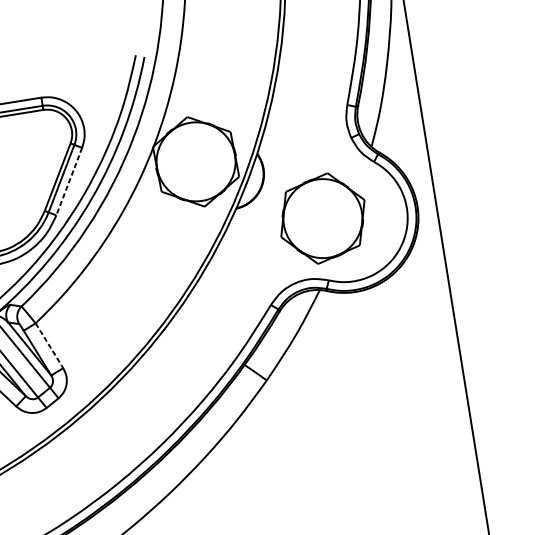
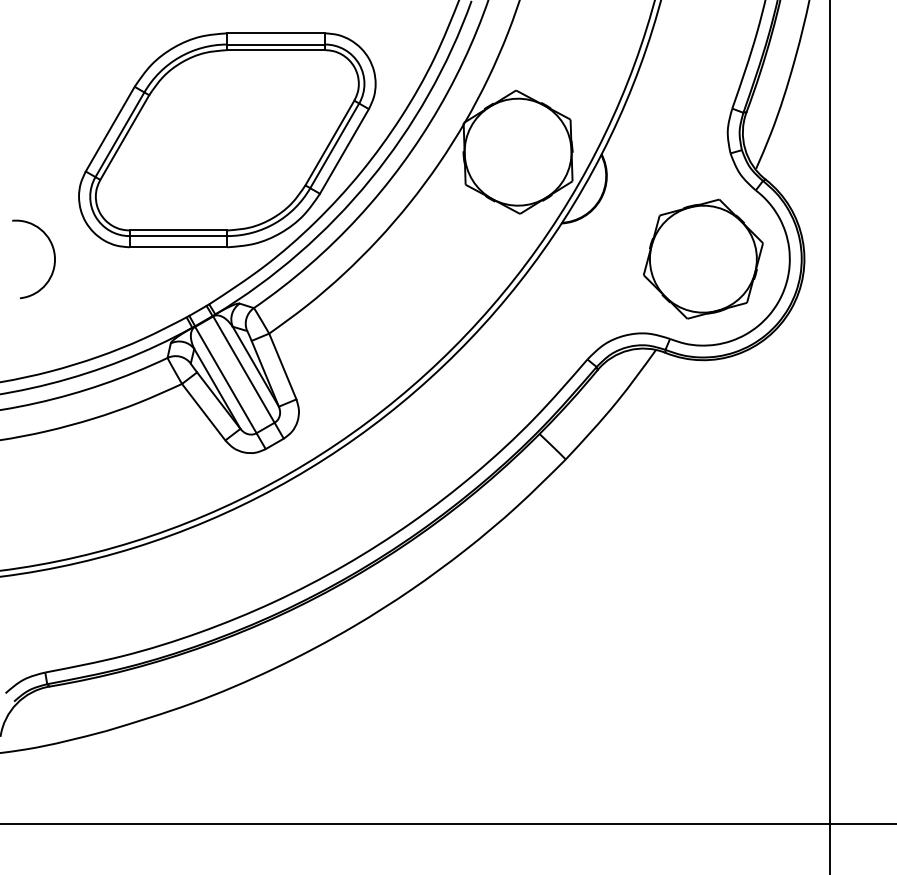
line: (69, 181) -> (344, 151), dashed -> solid
part: (322, 218) -> (703, 258), moved
line: (49, 345) -> (282, 366), dashed -> solid

